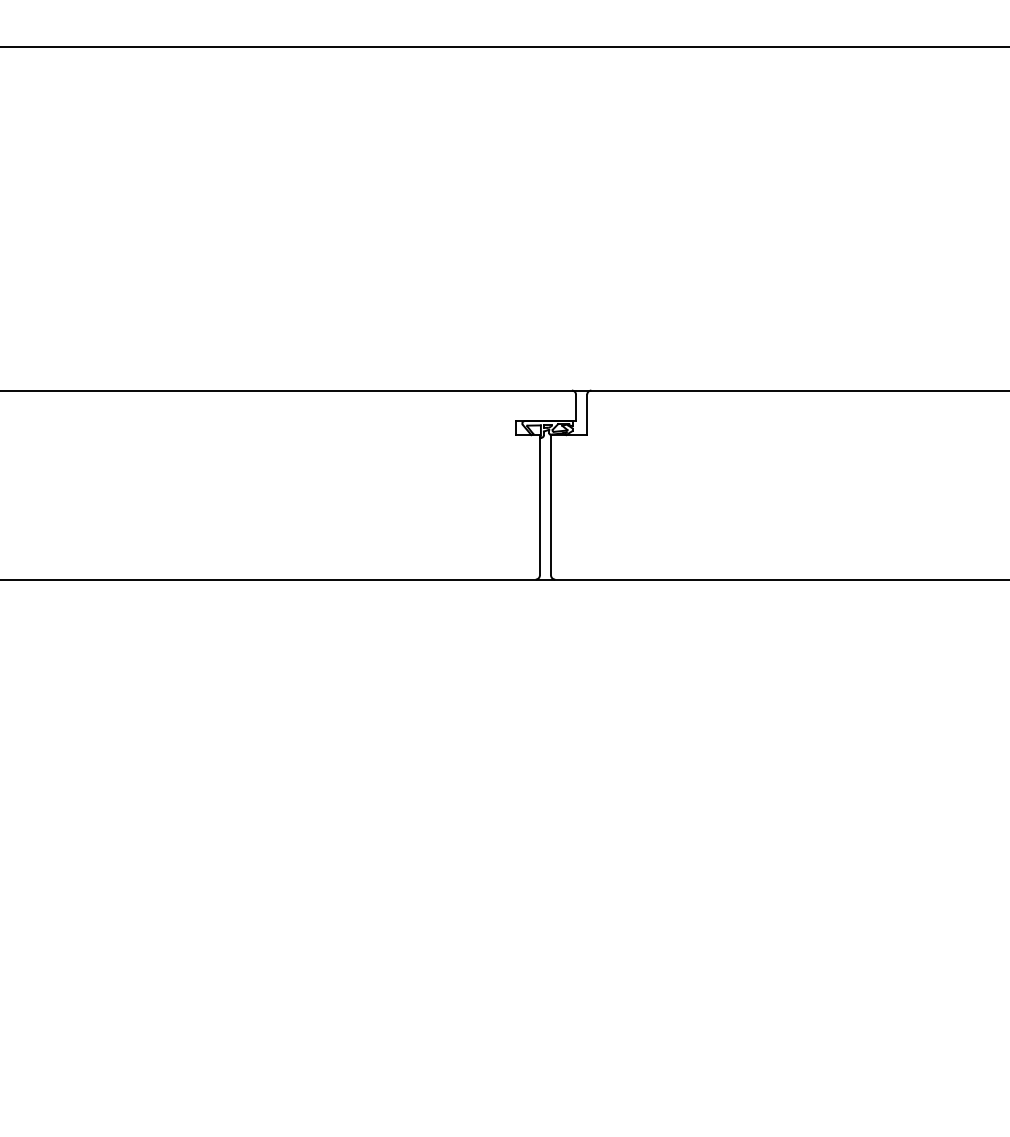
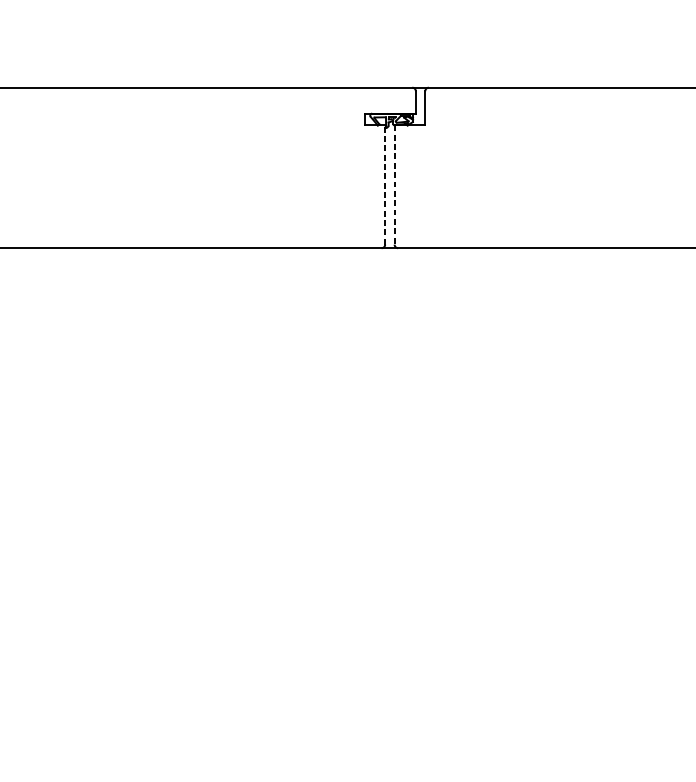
line: (539, 504) -> (384, 184), solid -> dashed
line: (551, 505) -> (395, 185), solid -> dashed

